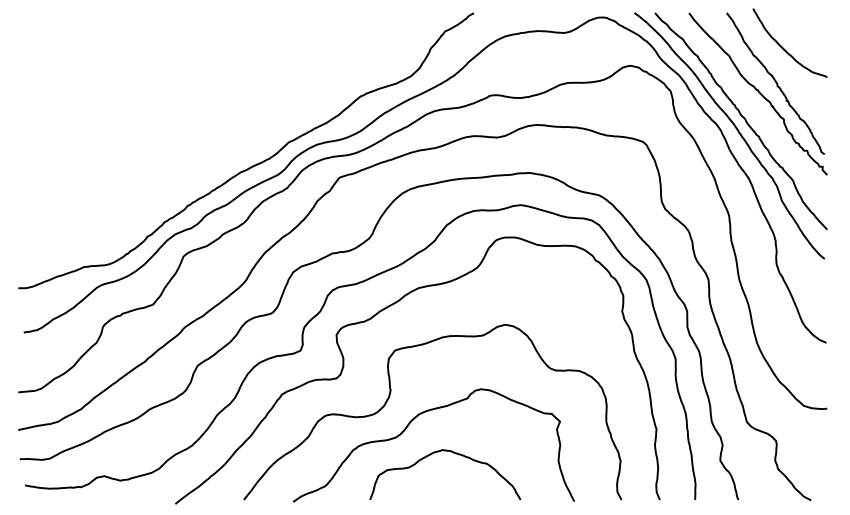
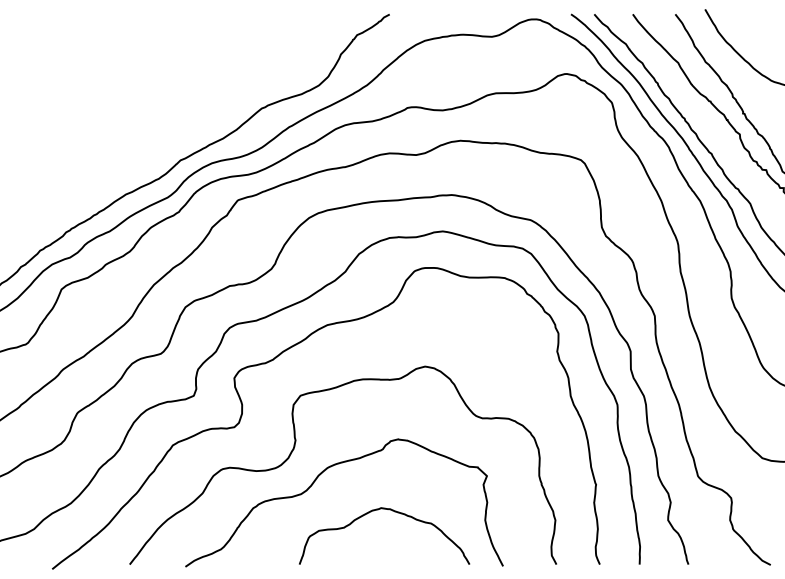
curve: (455, 454) -> (395, 513), moved

